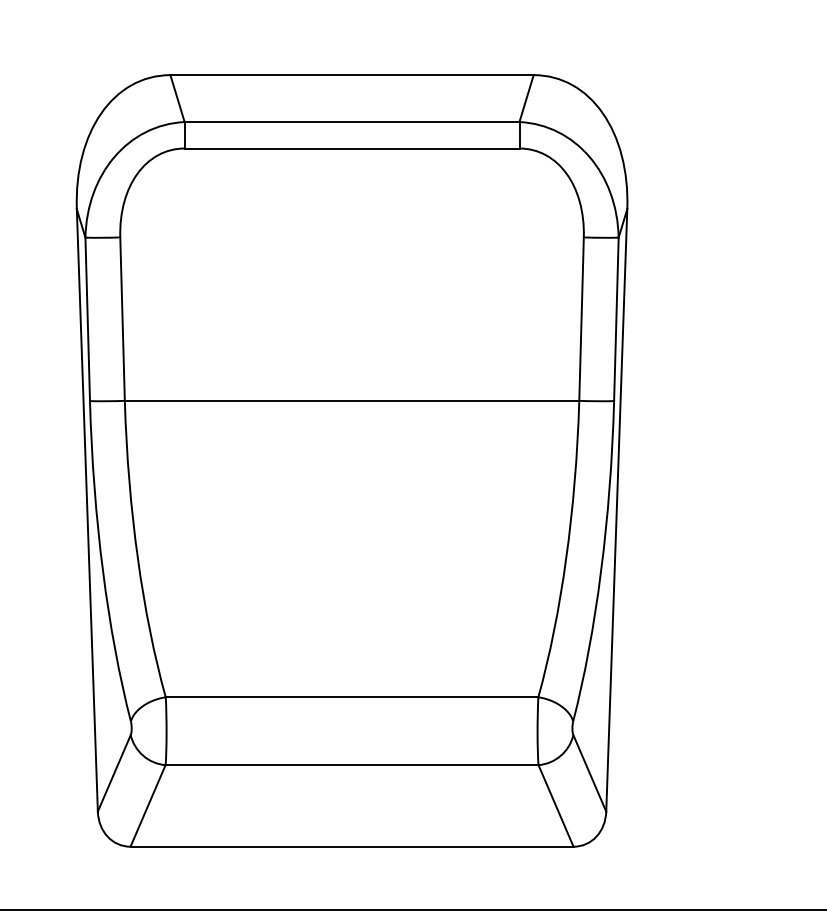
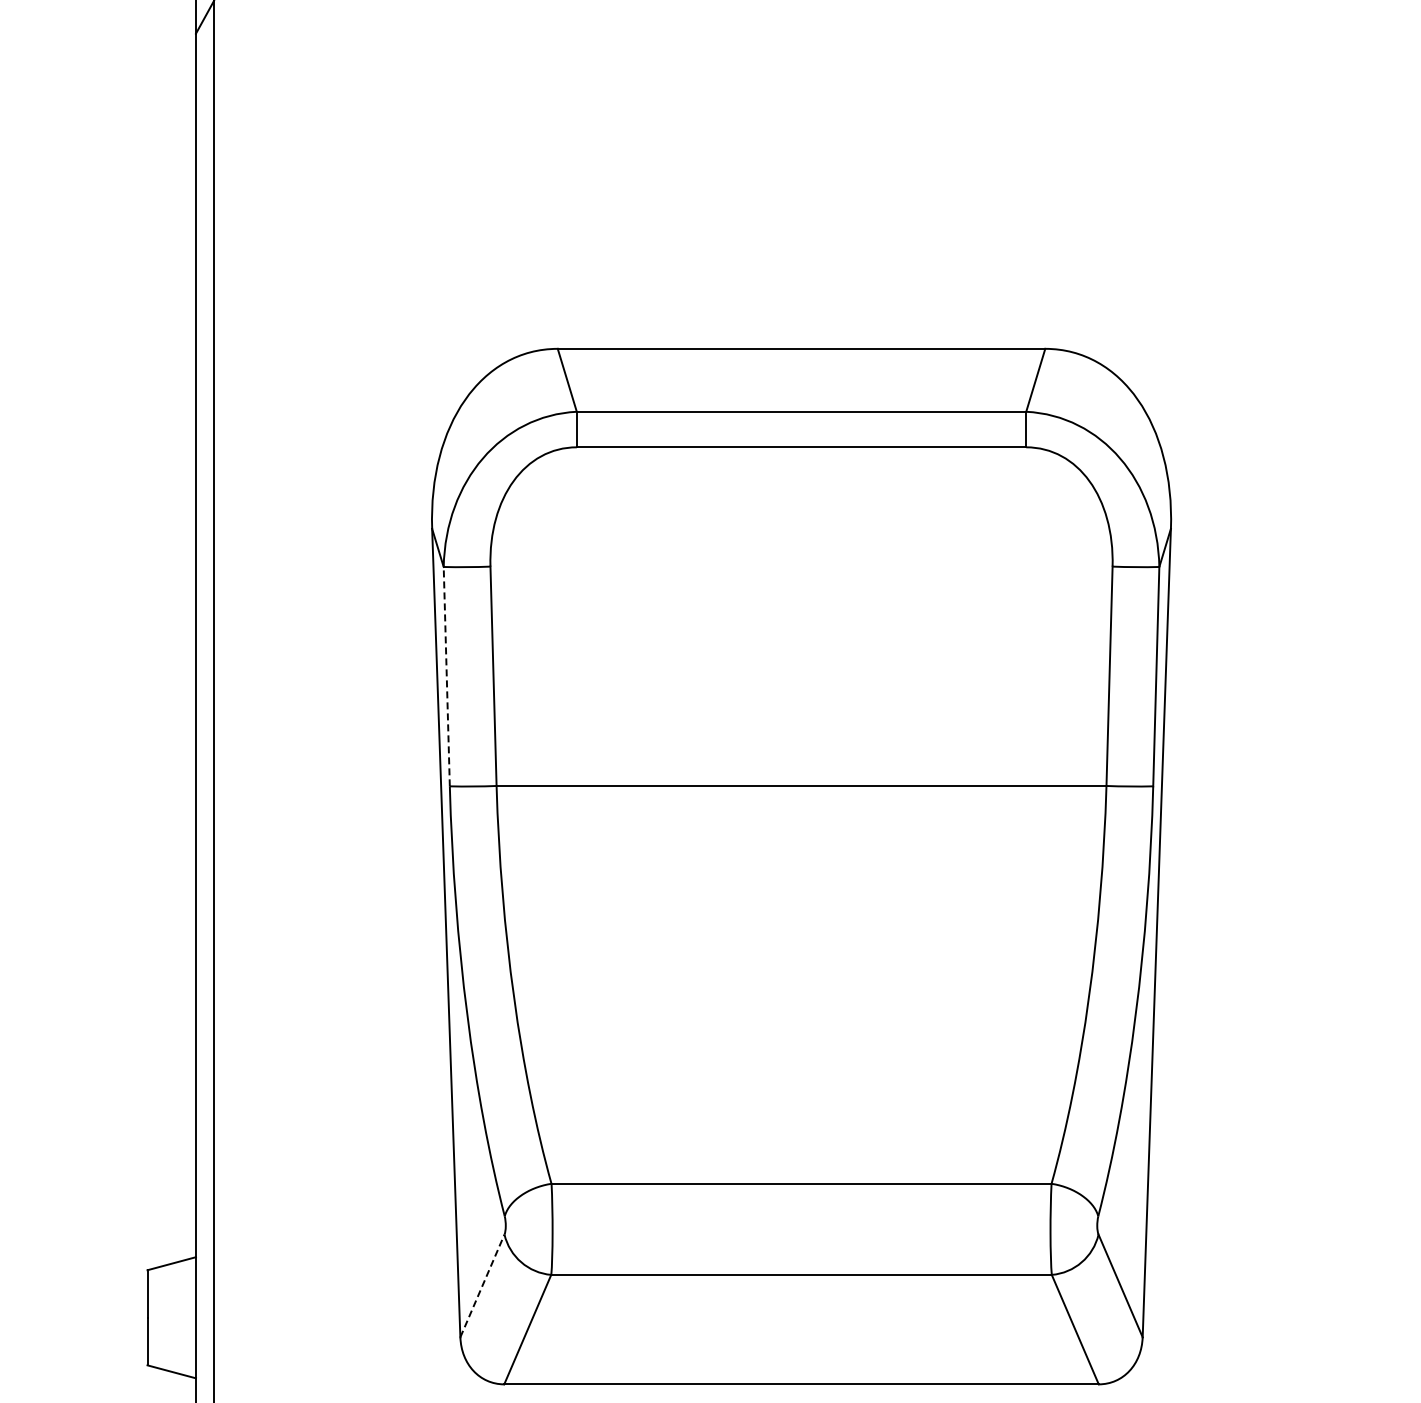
line: (87, 319) -> (446, 676), solid -> dashed
line: (114, 773) -> (482, 1285), solid -> dashed

